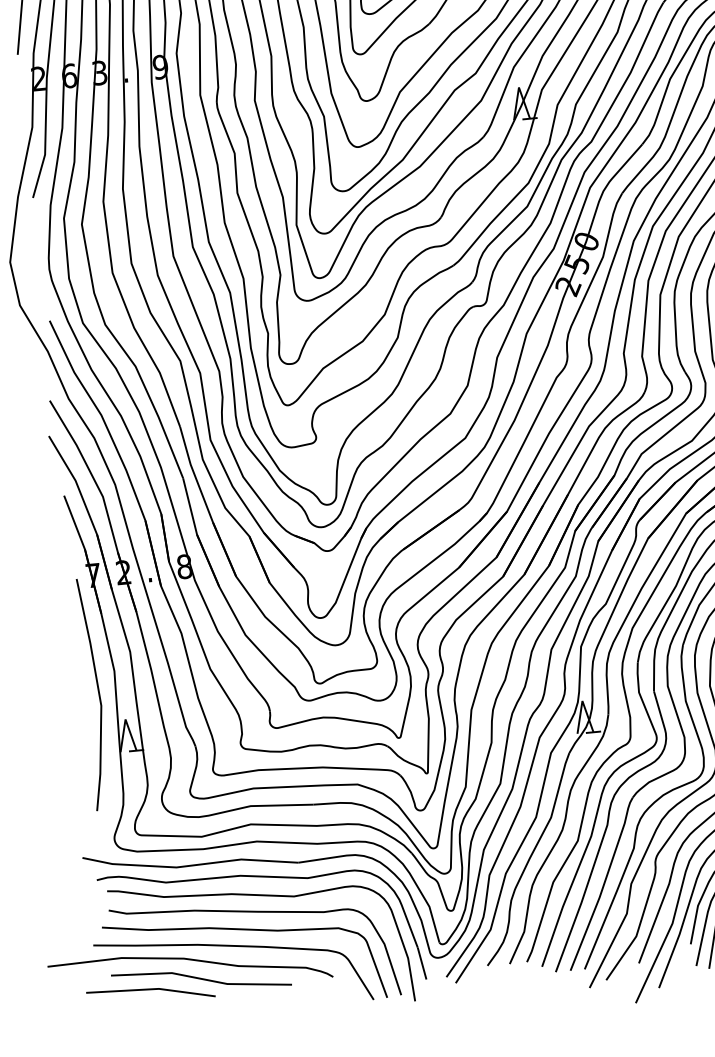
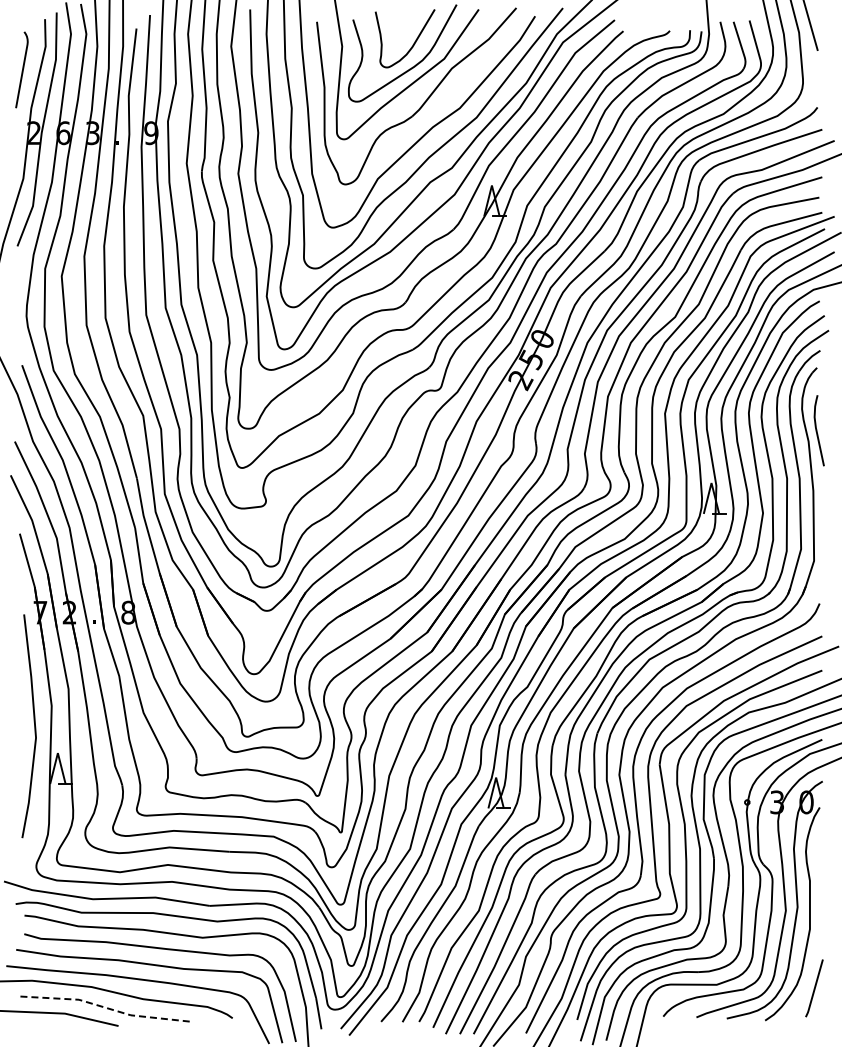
line: (202, 979) -> (107, 1008), solid -> dashed

